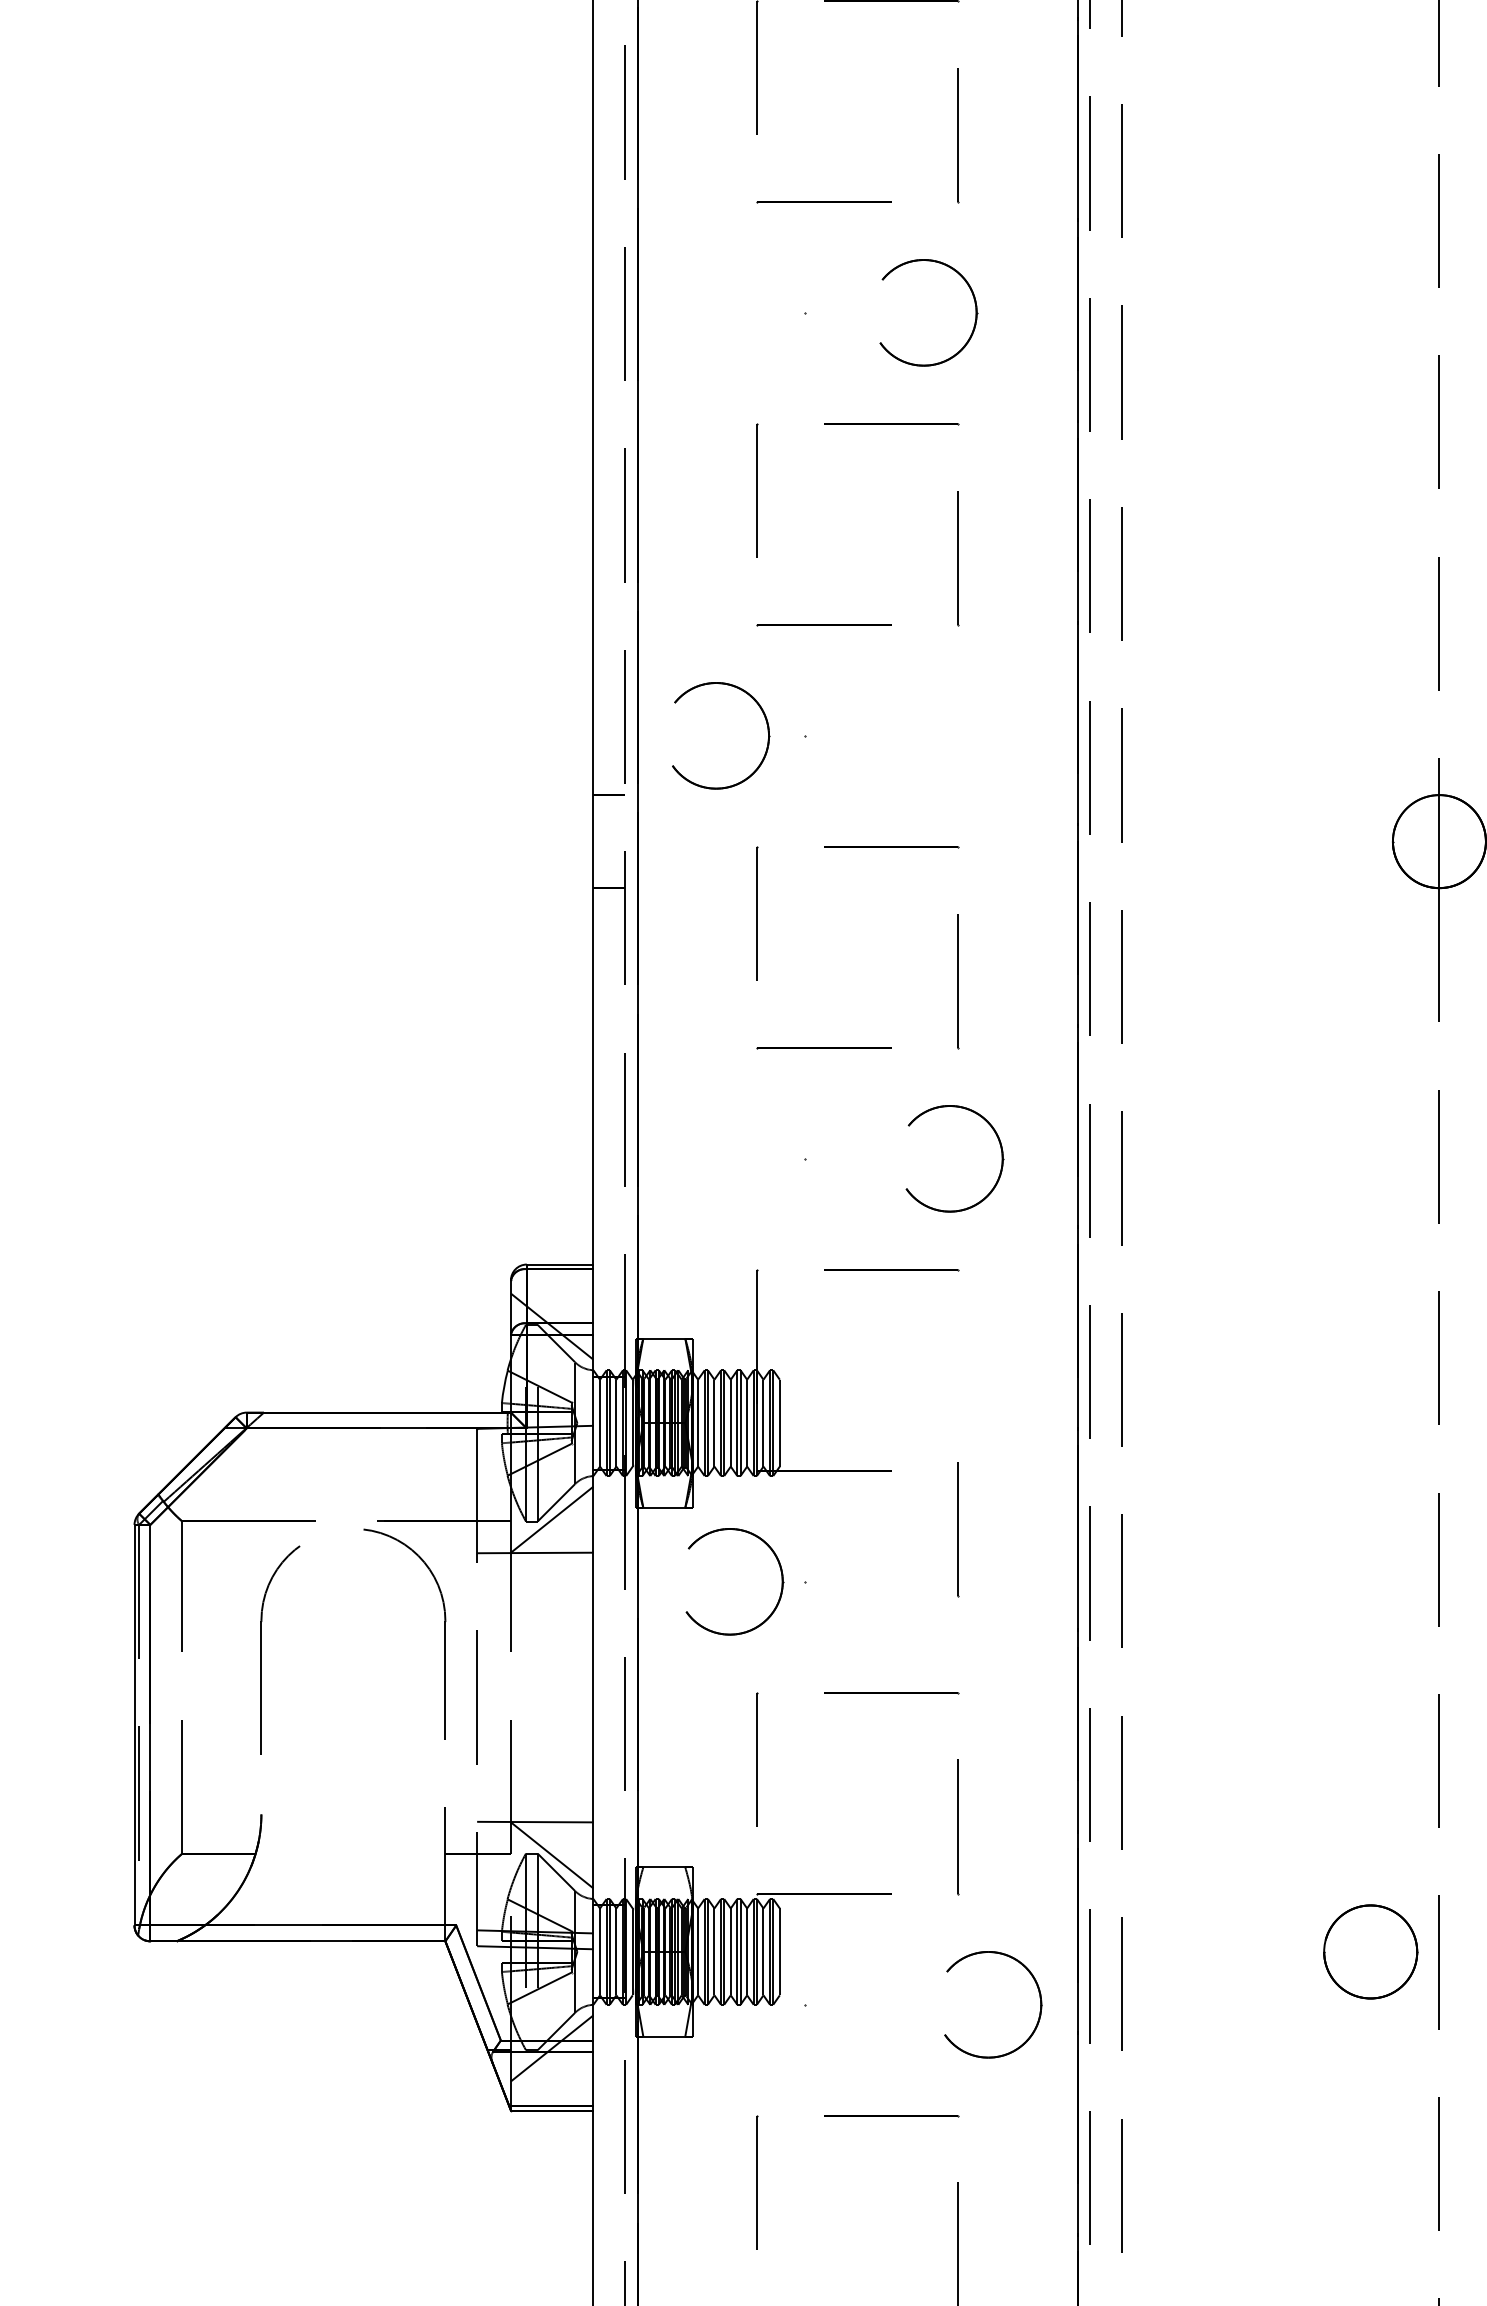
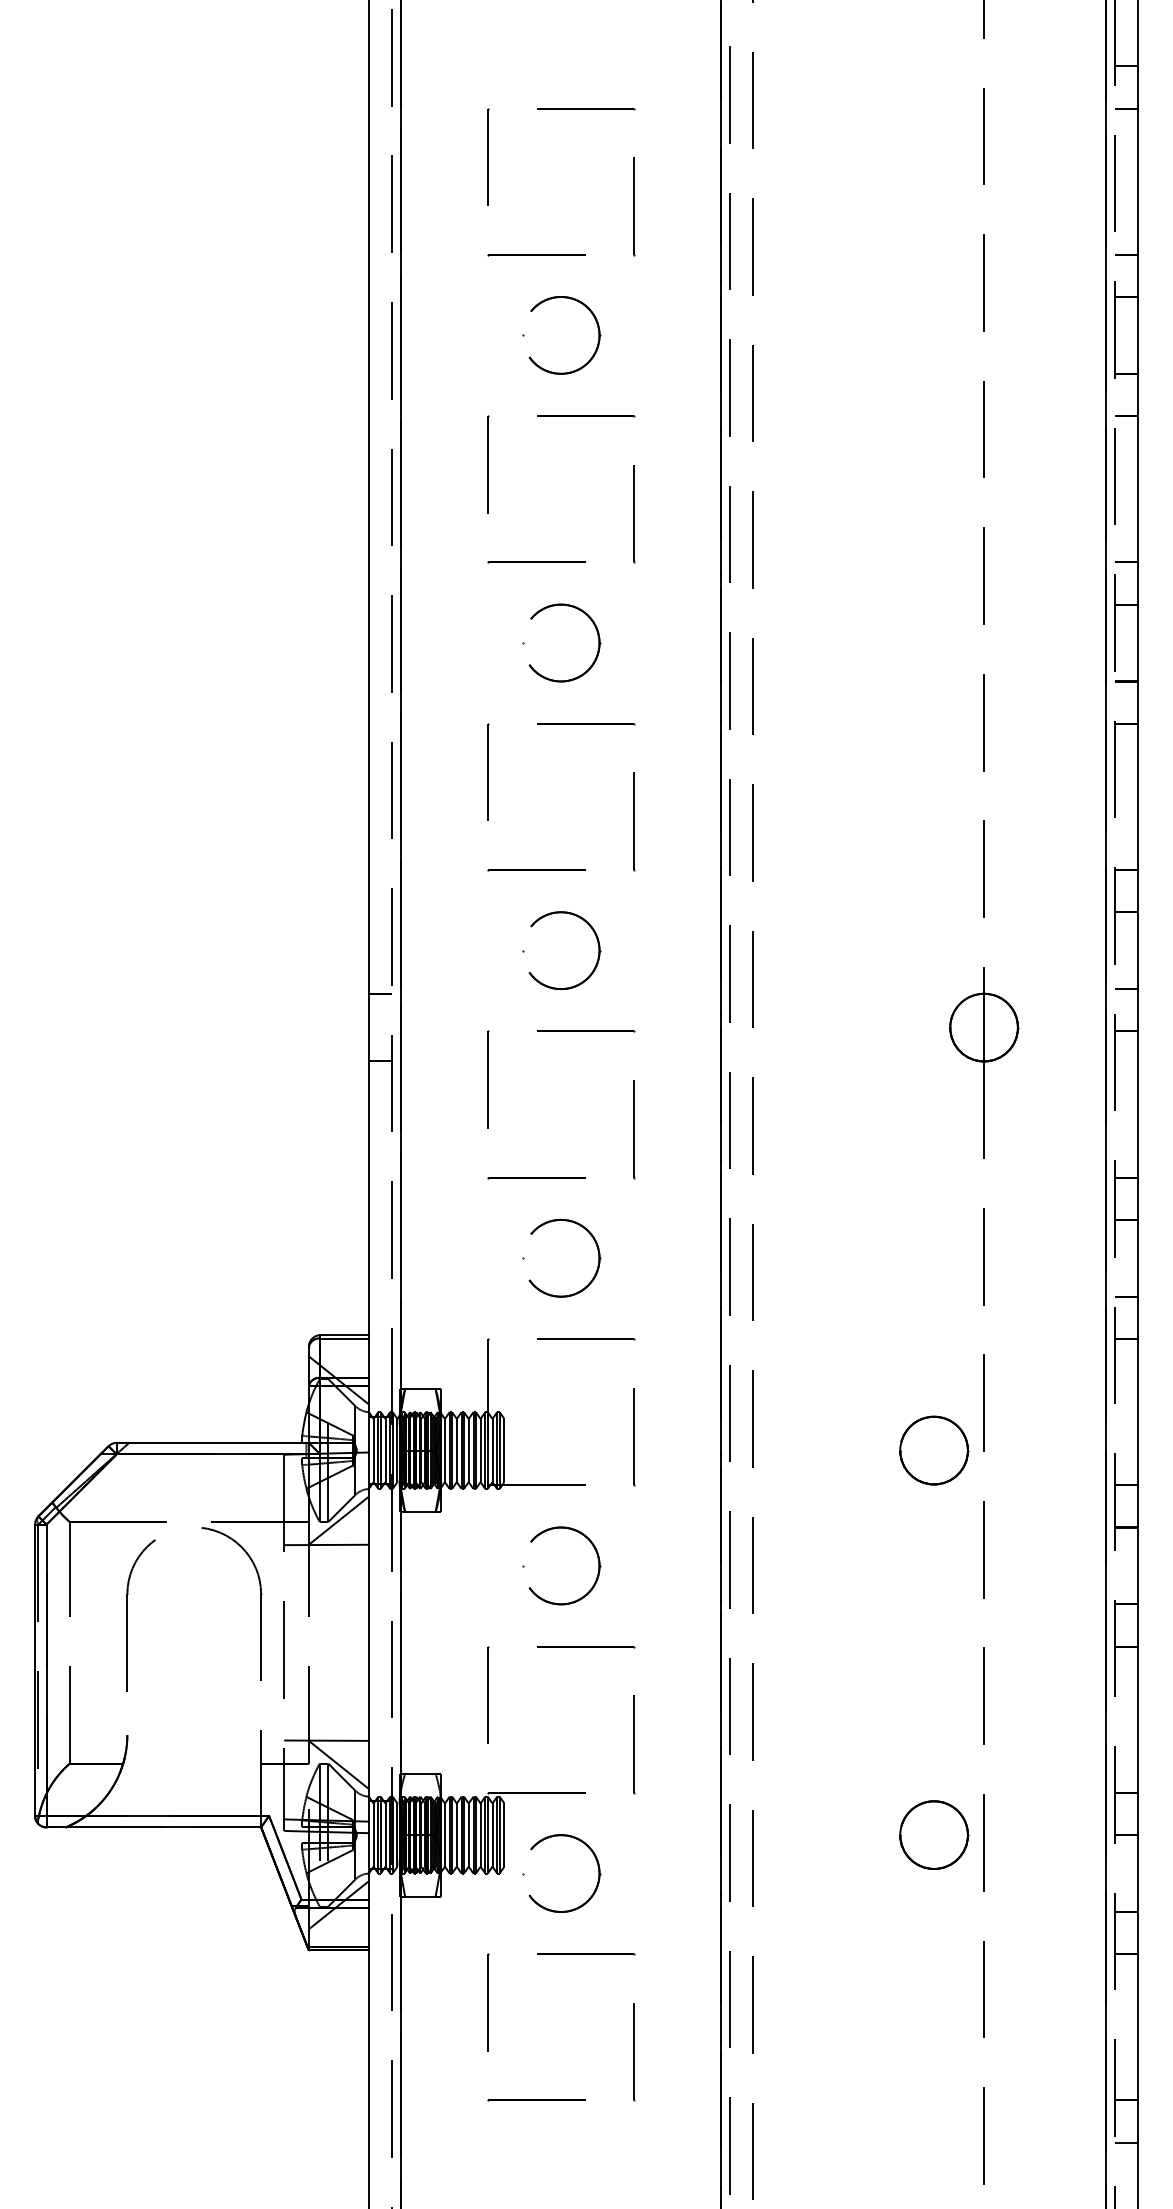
part: (973, 302) -> (597, 635), moved
part: (766, 725) -> (597, 943), moved
part: (997, 1139) -> (595, 1244), moved
part: (1371, 1423) -> (934, 1450), added
line: (958, 1530) -> (634, 1437), moved
part: (779, 1571) -> (597, 1558), moved
part: (1038, 1995) -> (597, 1866), moved

